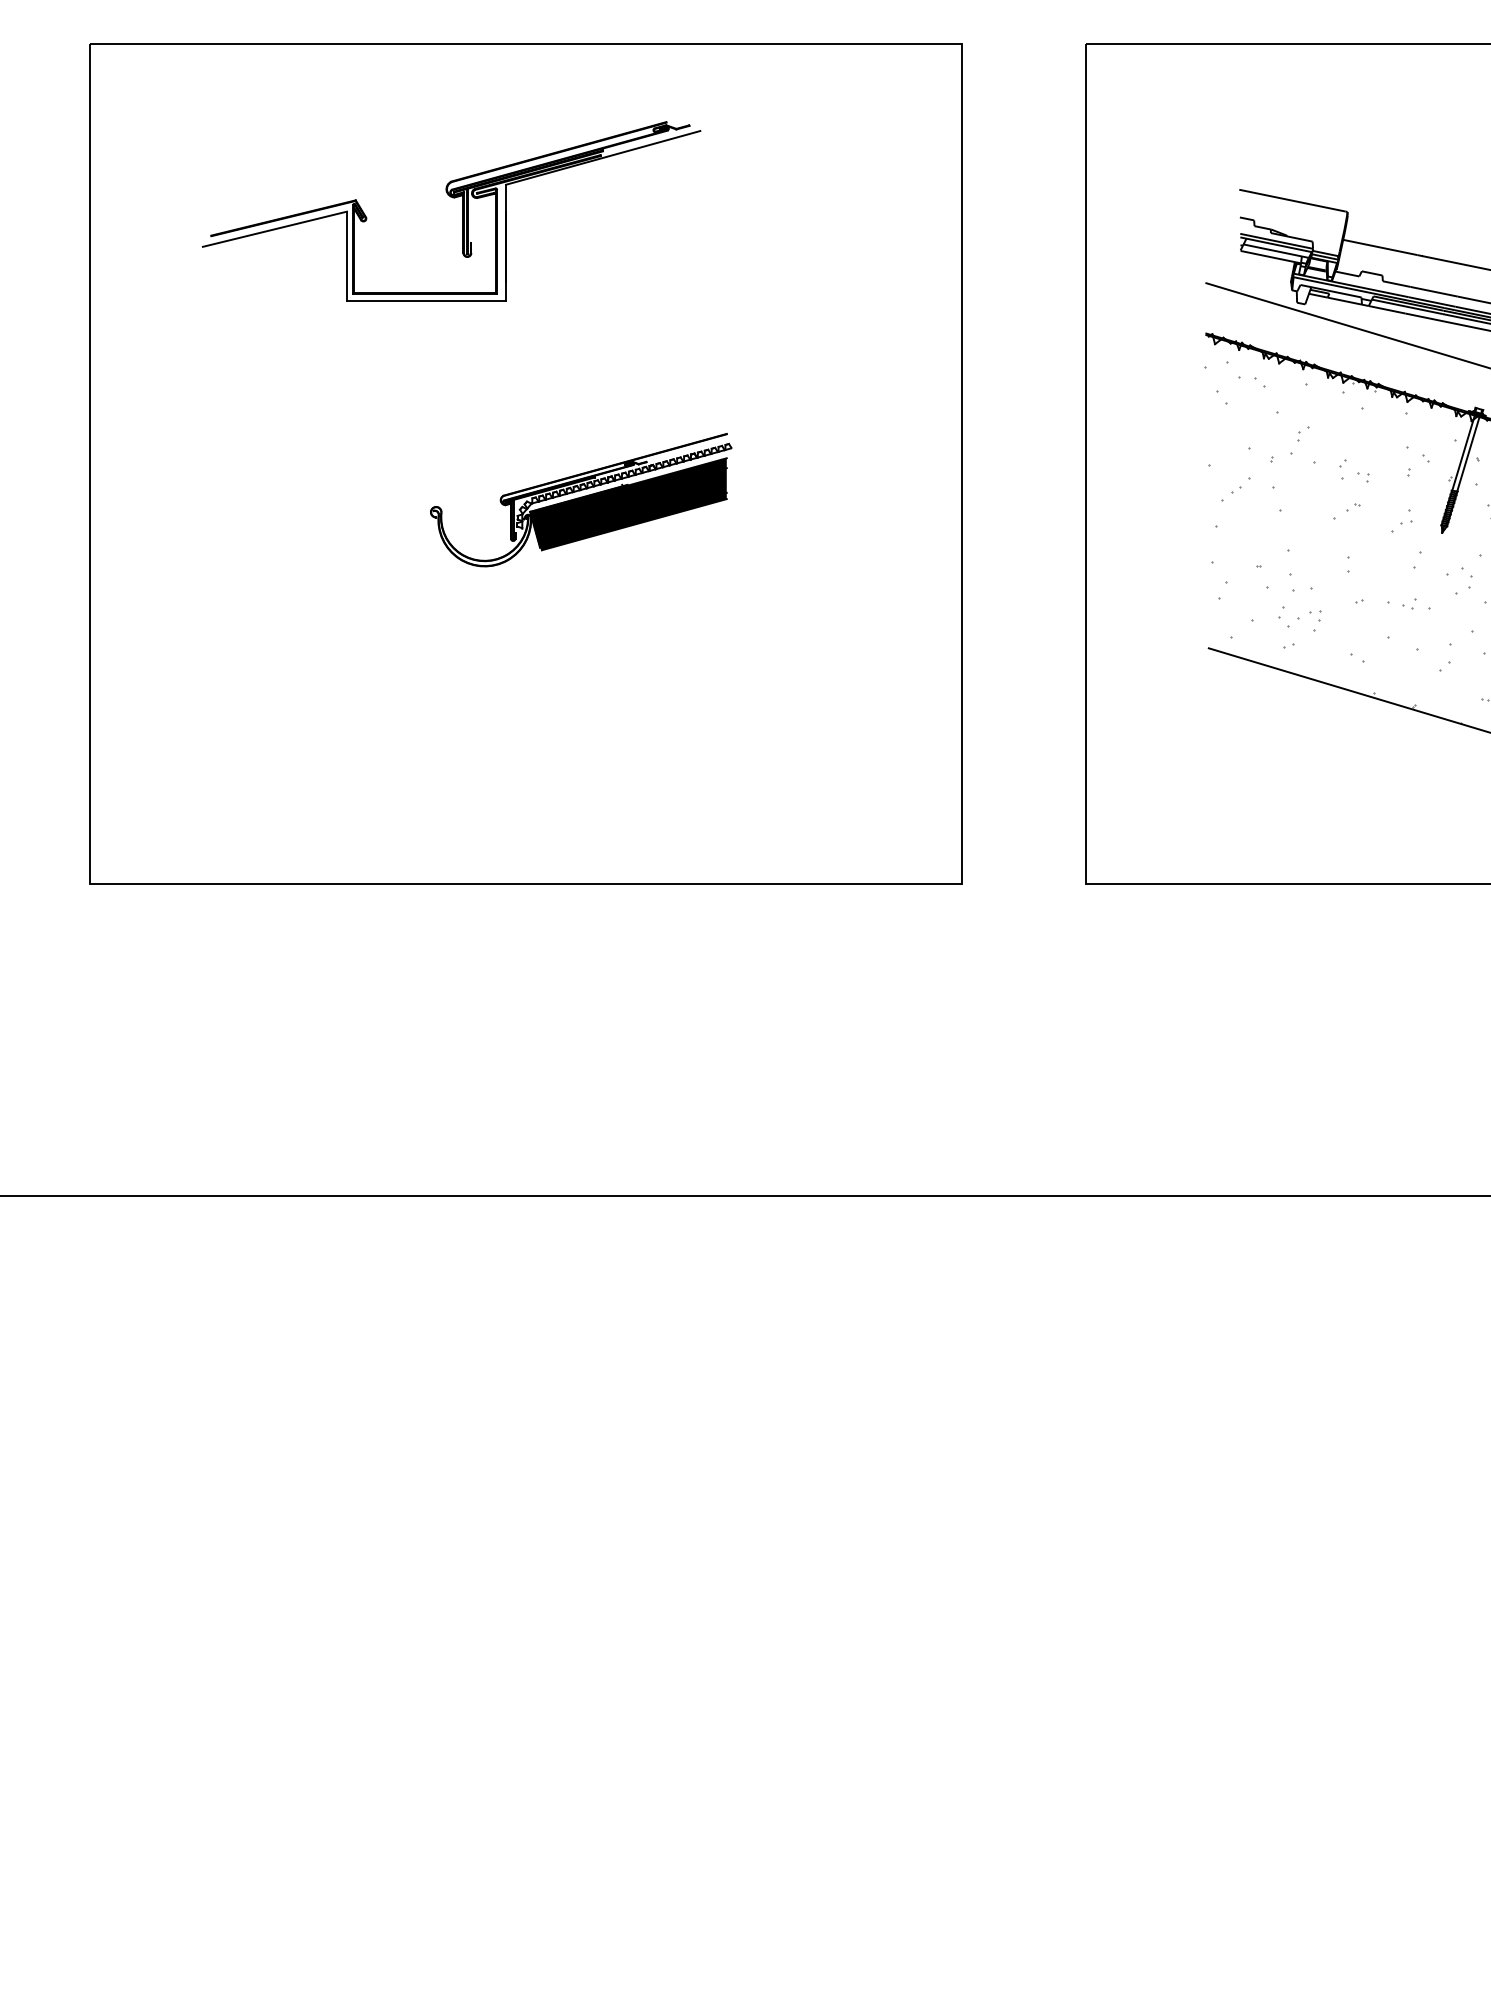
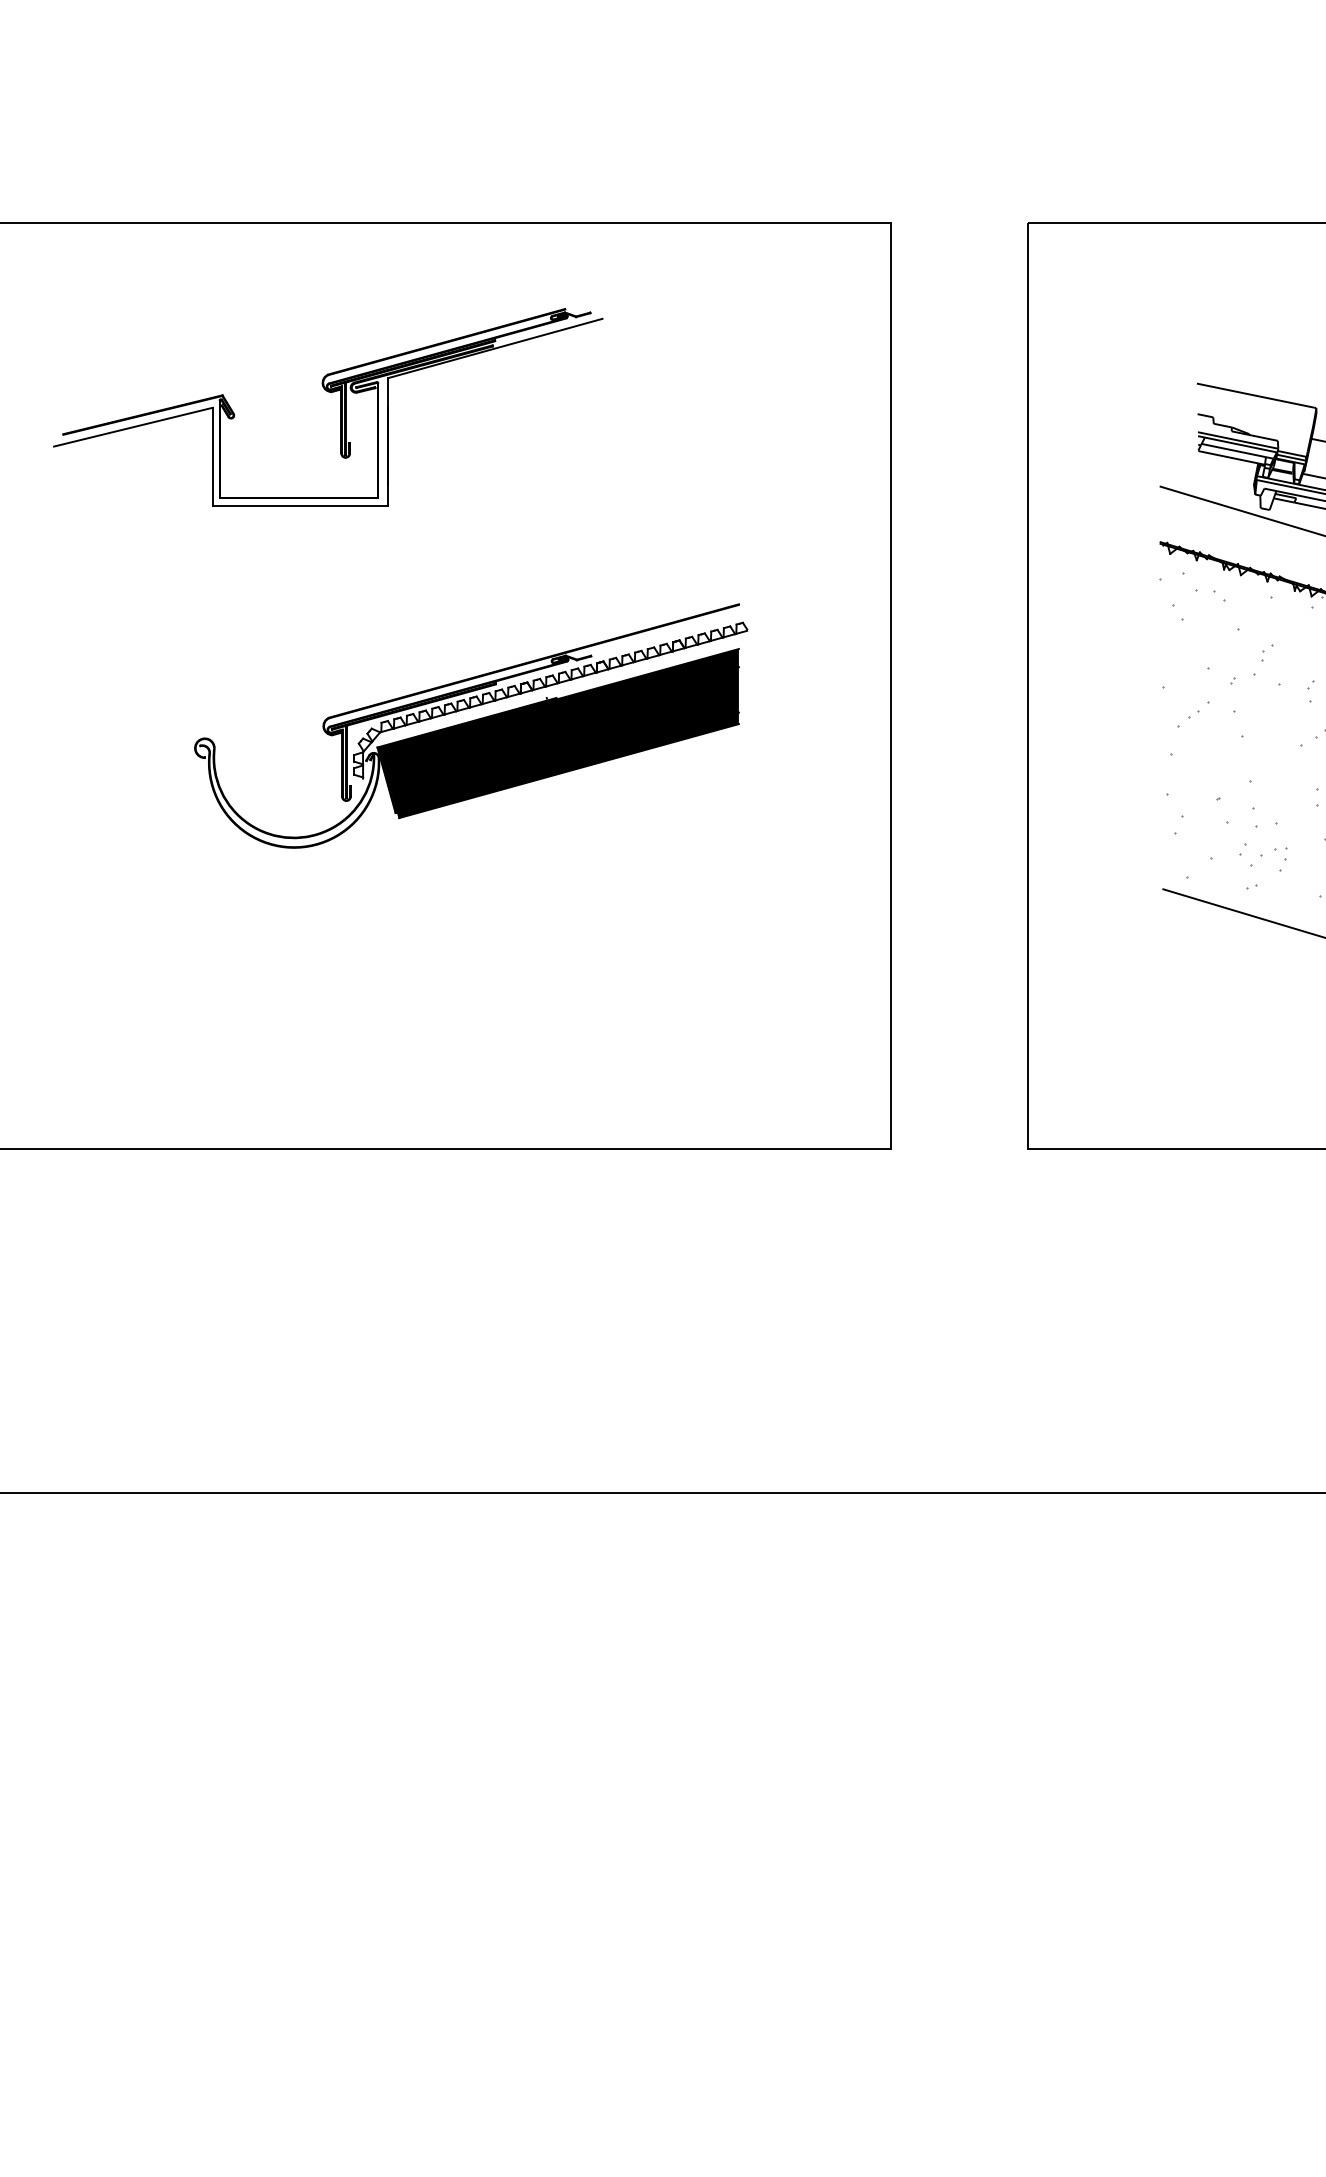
part: (580, 499) -> (470, 725), size x1.67

